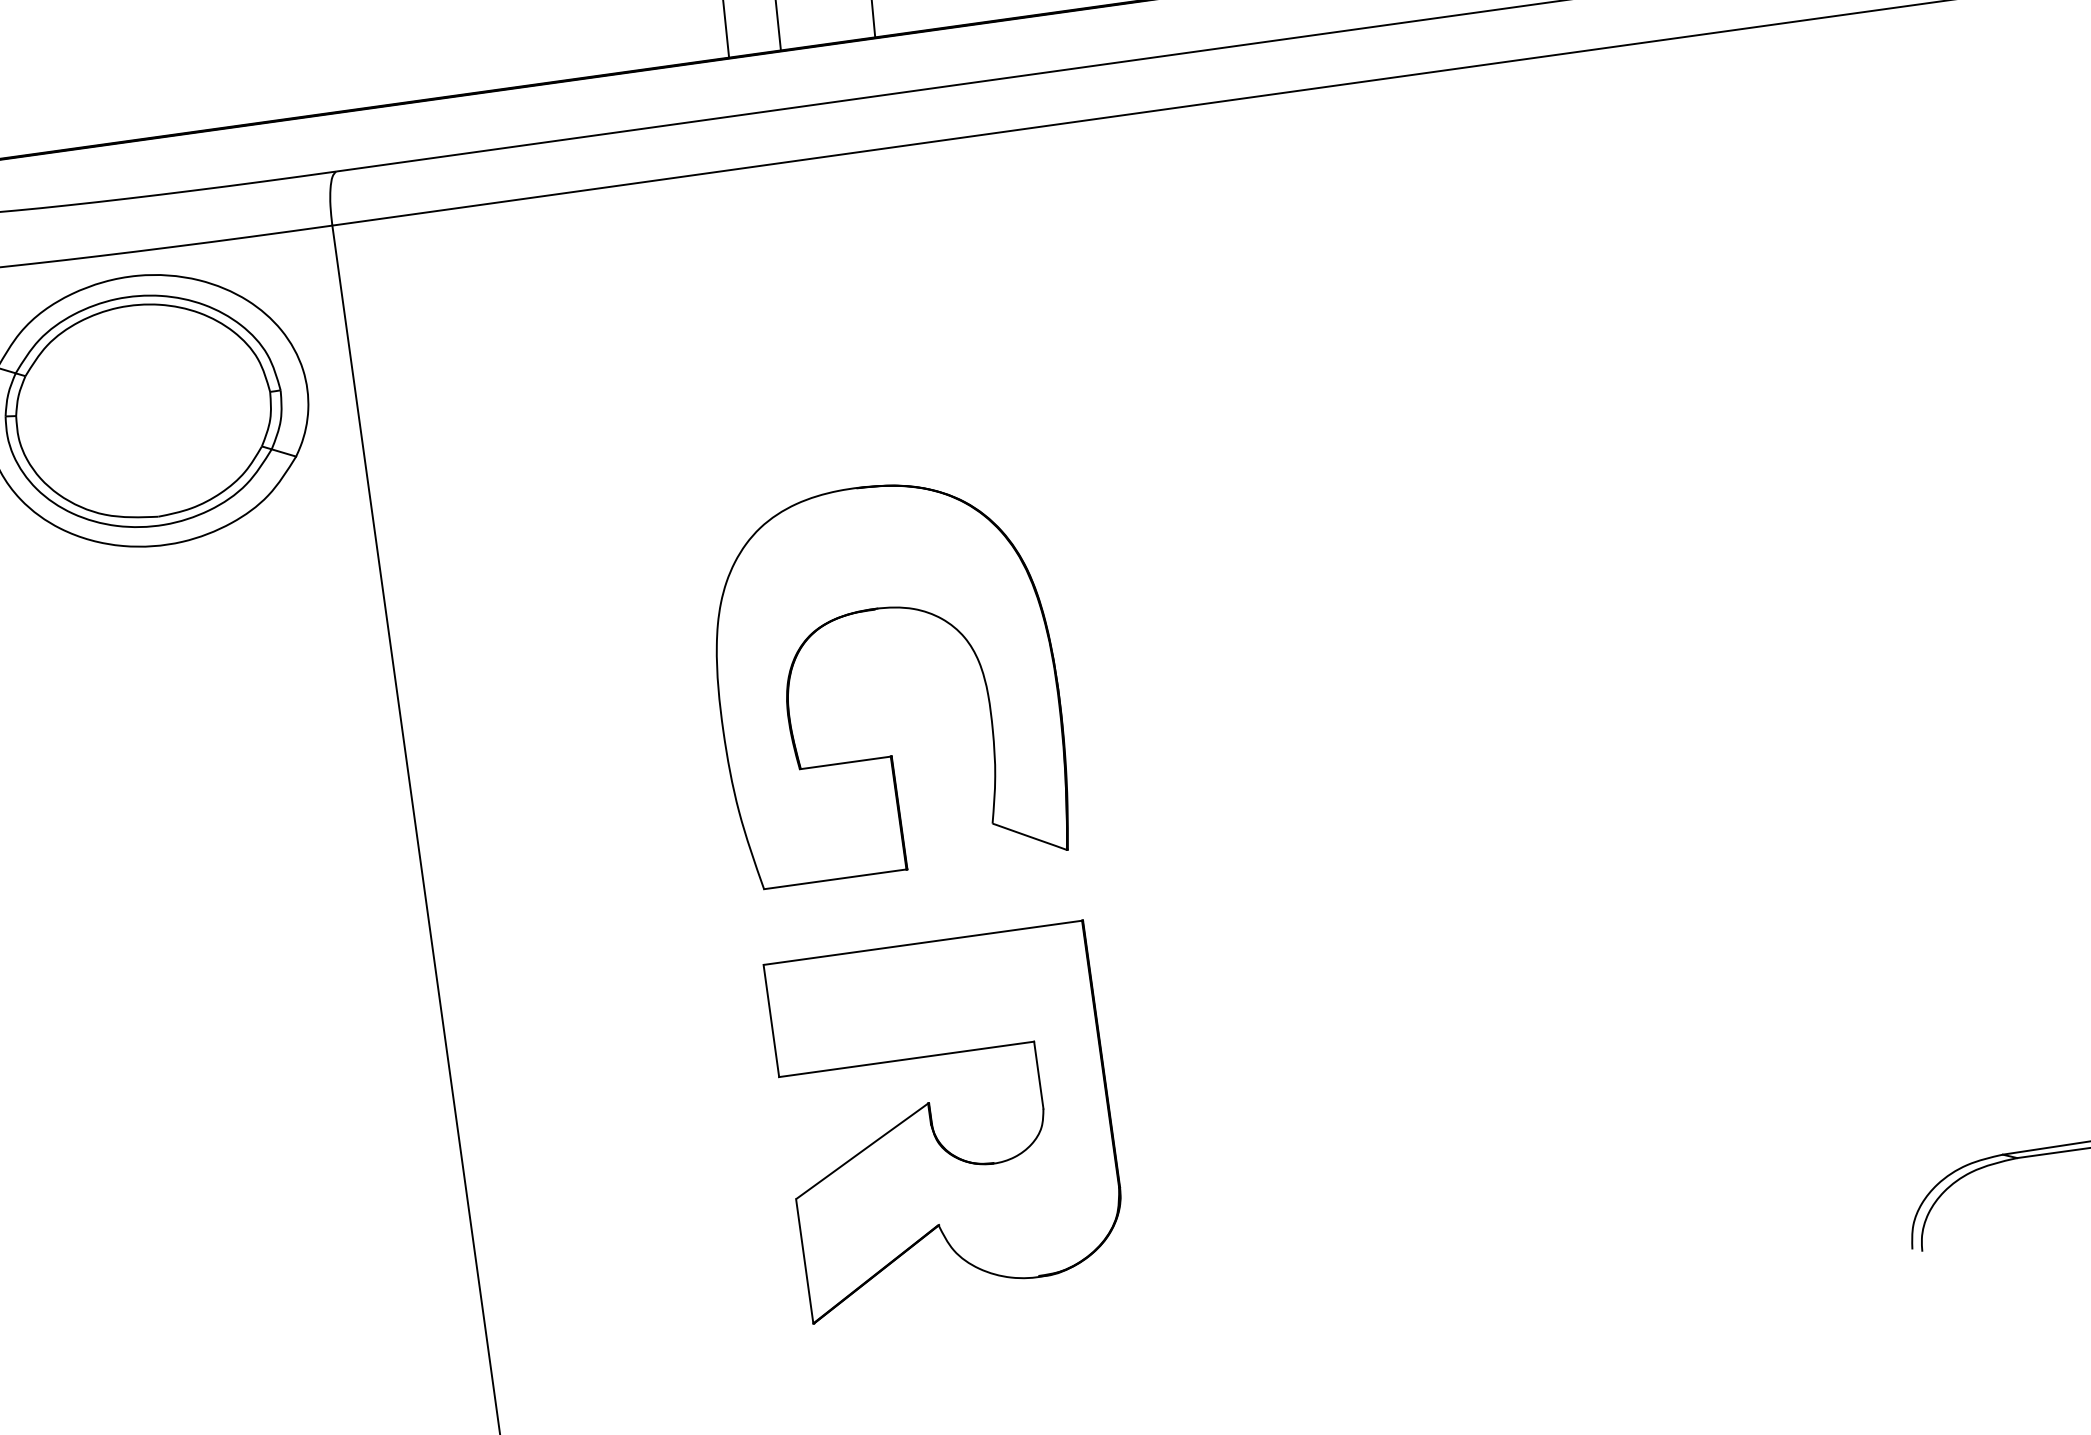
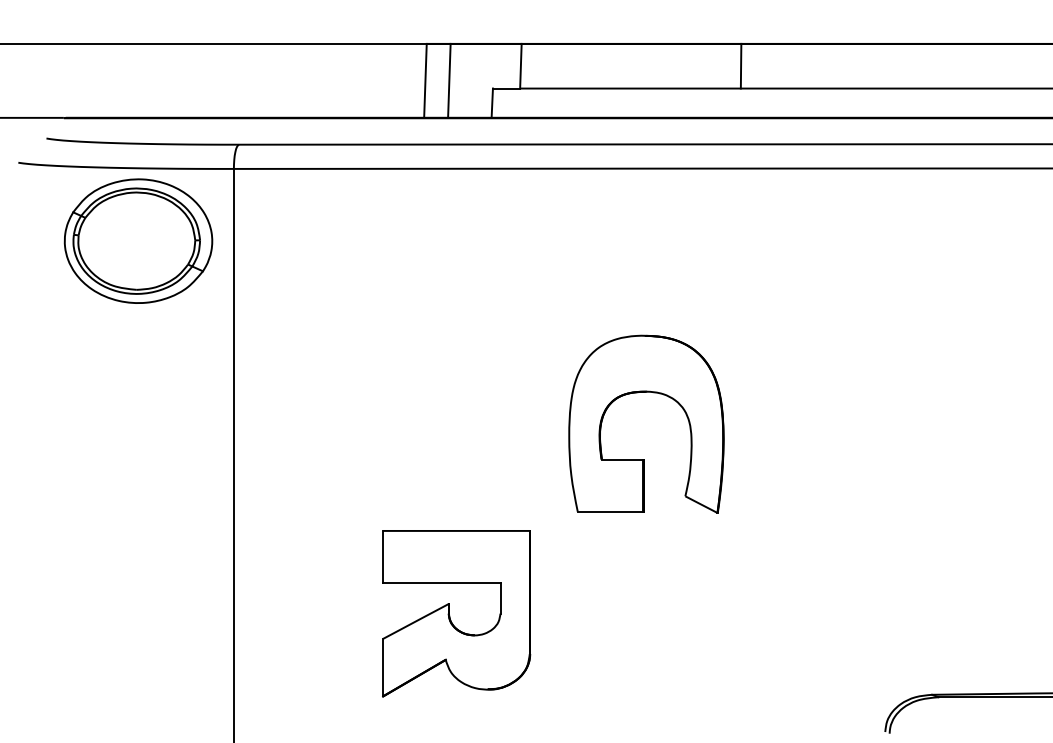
part: (892, 610) -> (653, 393), moved

